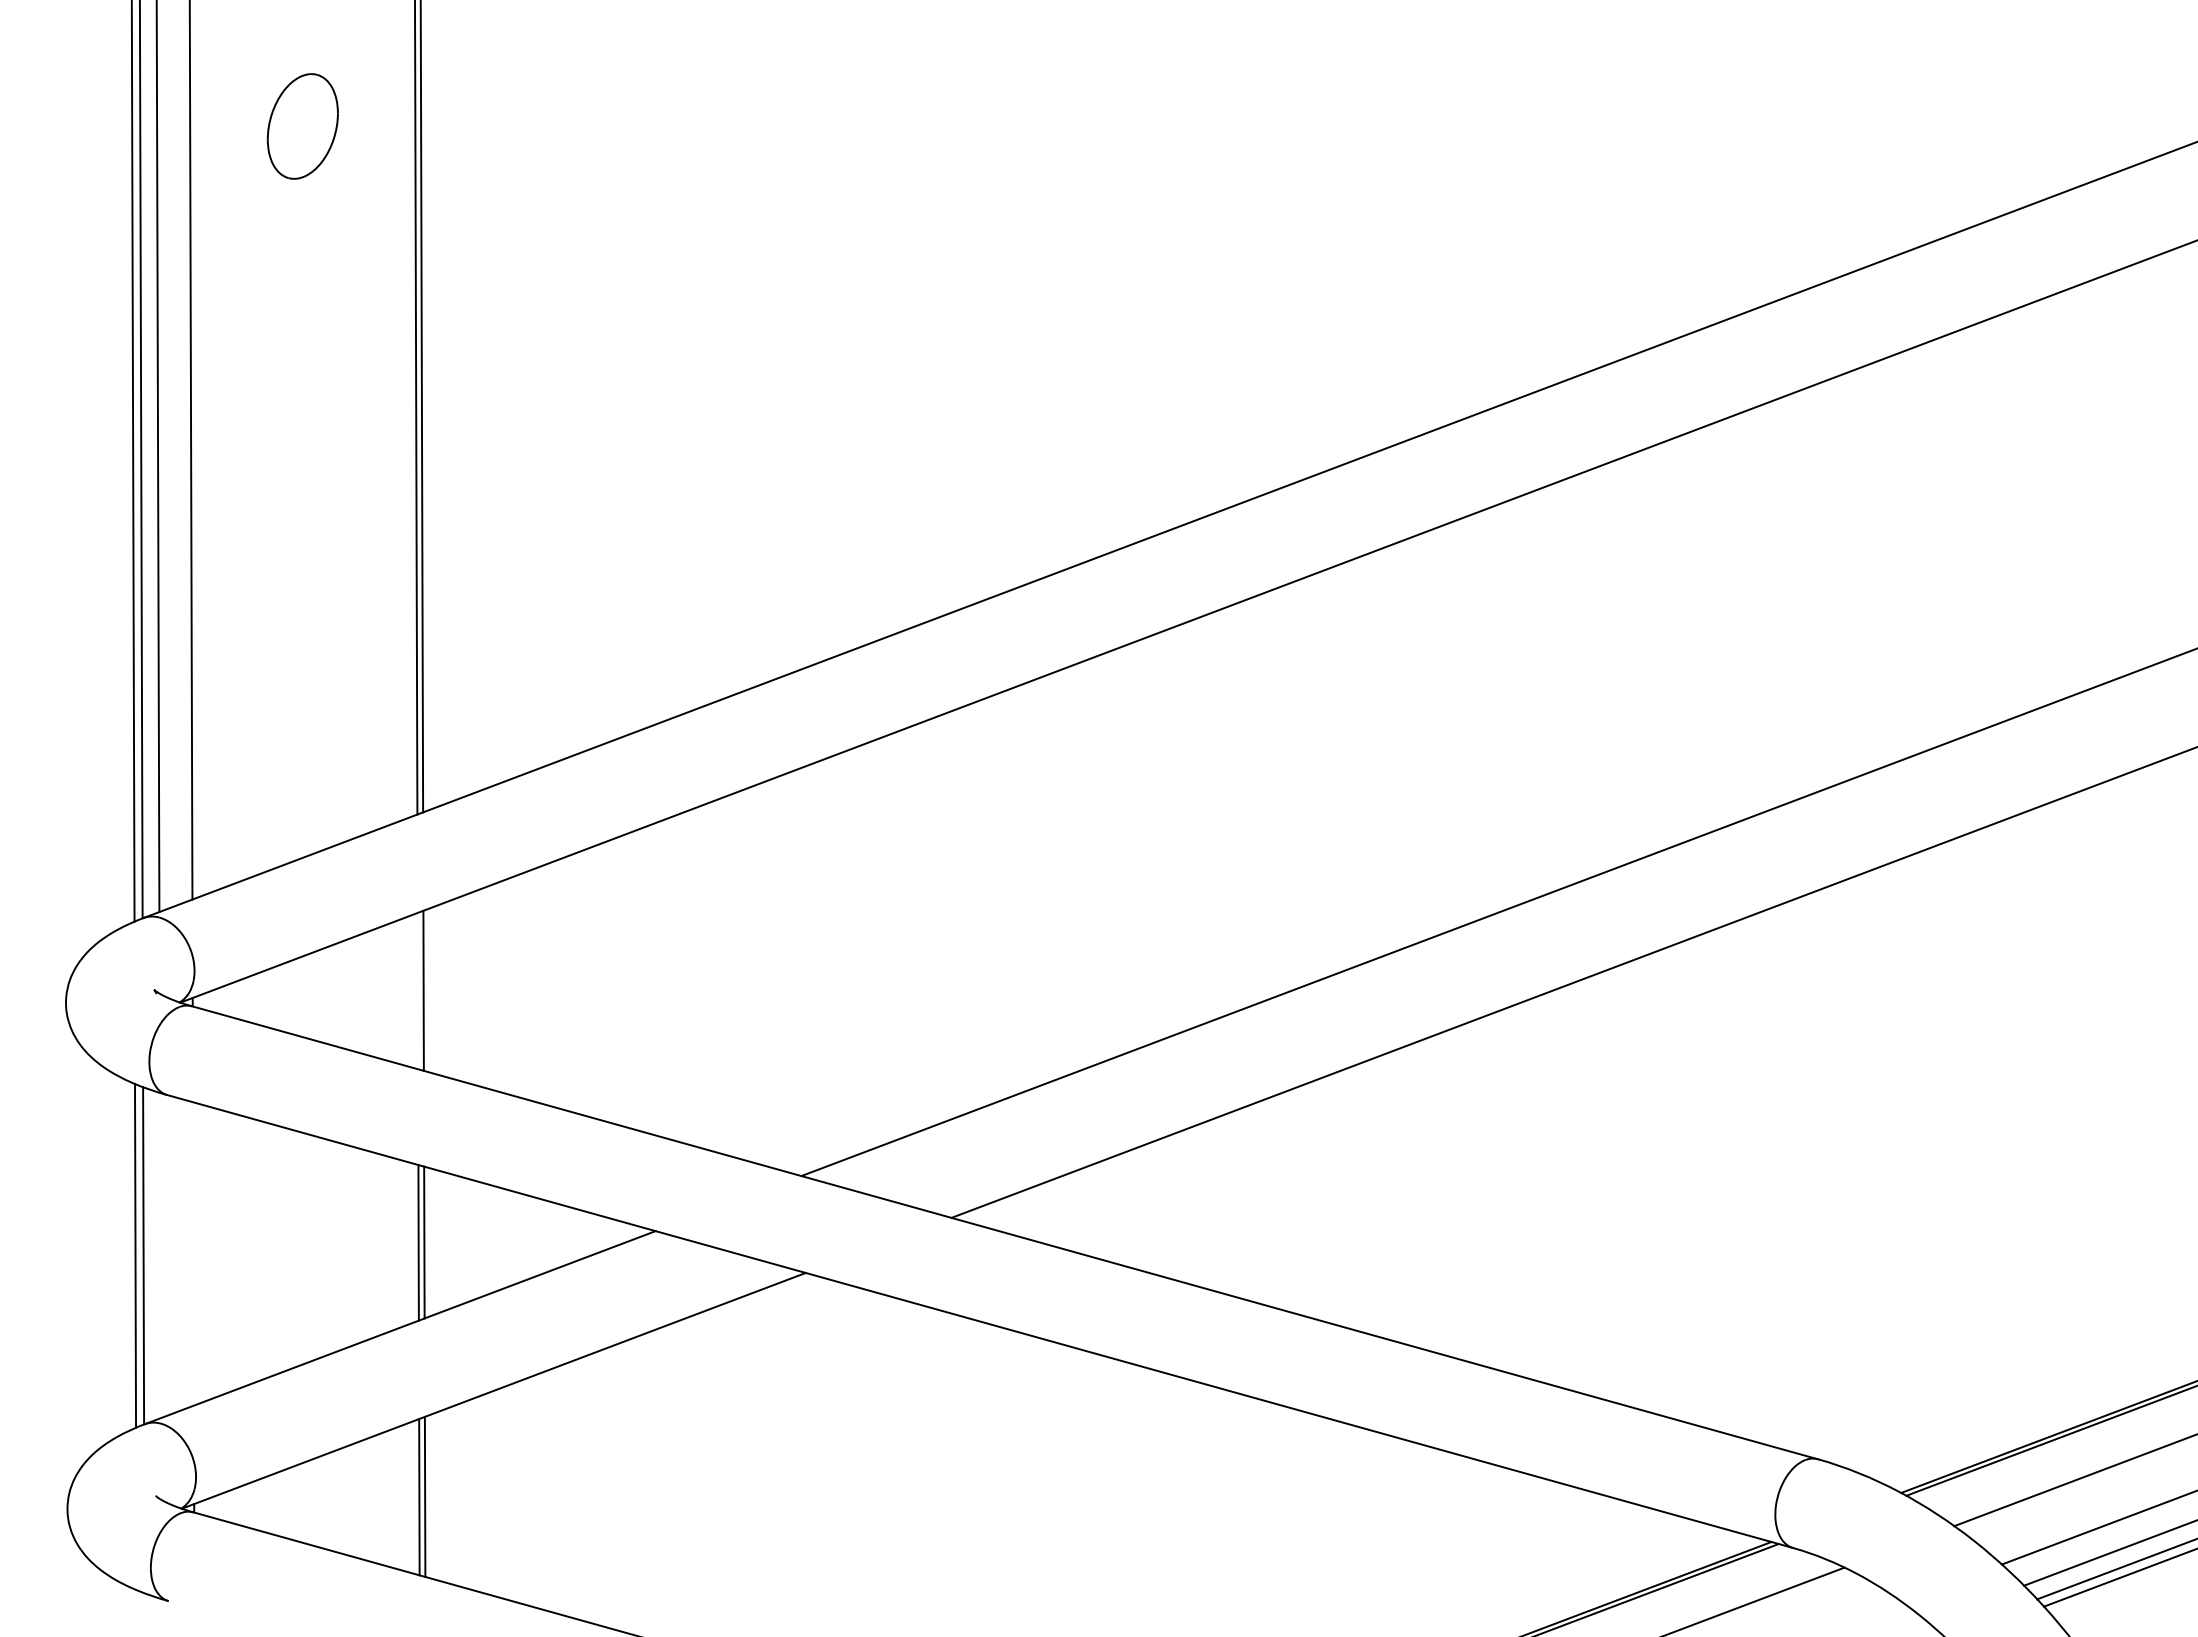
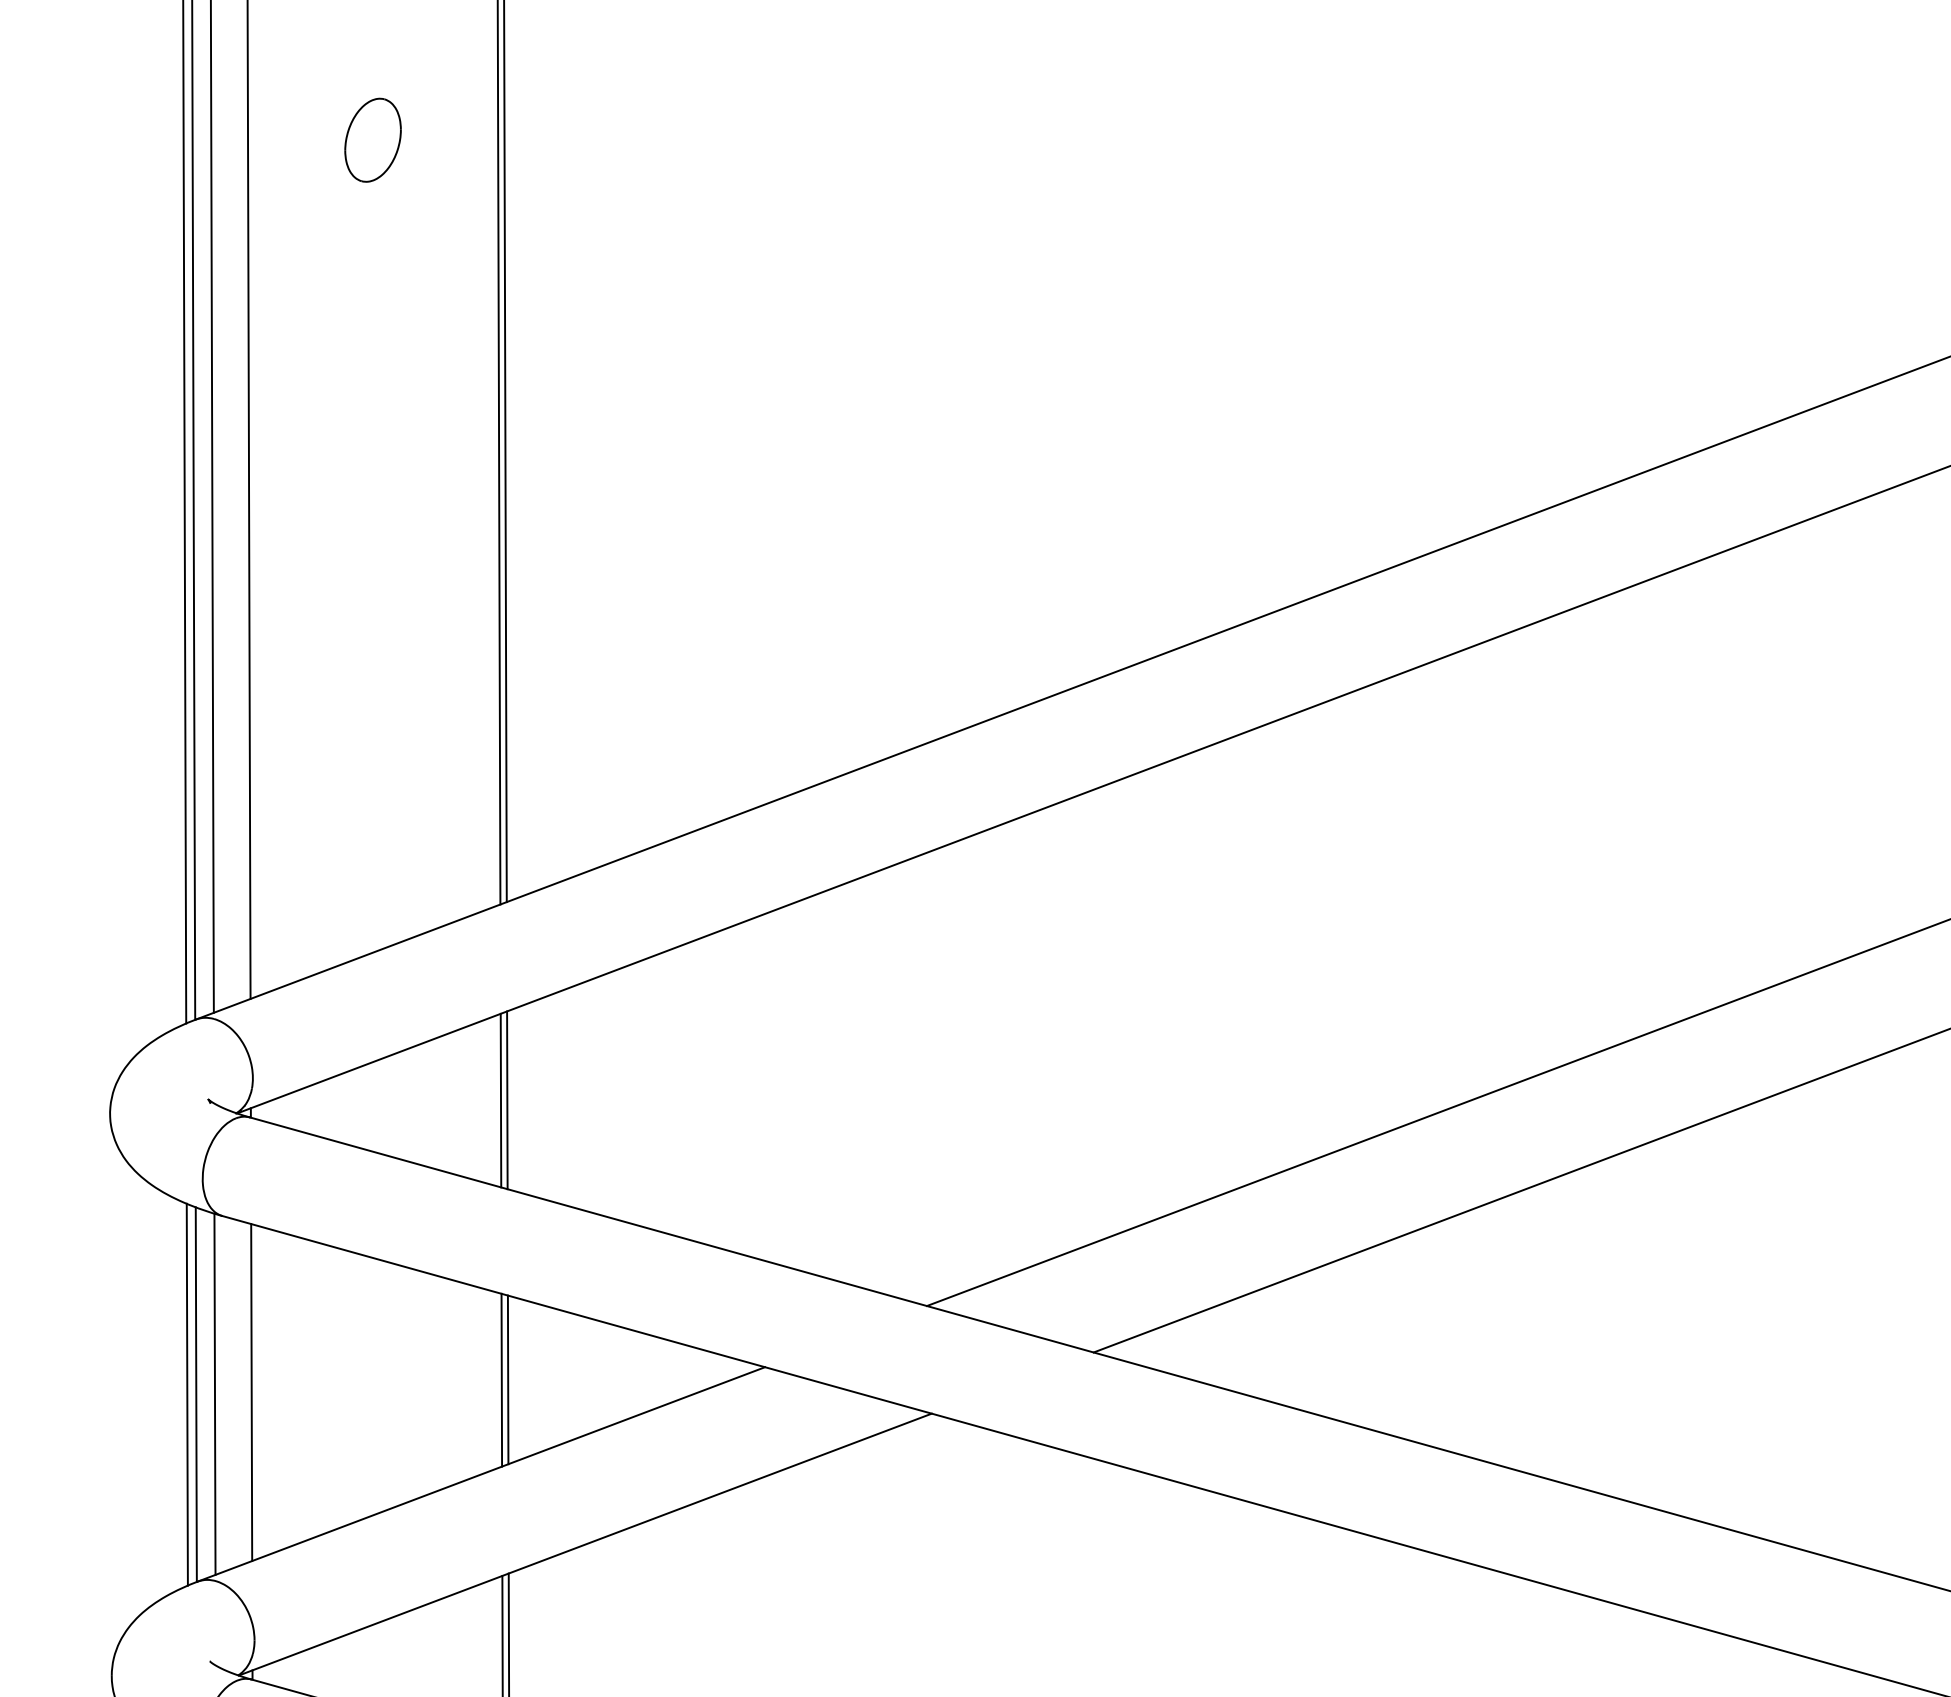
part: (302, 126) -> (372, 140), size x0.71
line: (417, 990) -> (500, 1099), added
line: (193, 1253) -> (251, 1392), added
line: (159, 1255) -> (213, 1394), added

